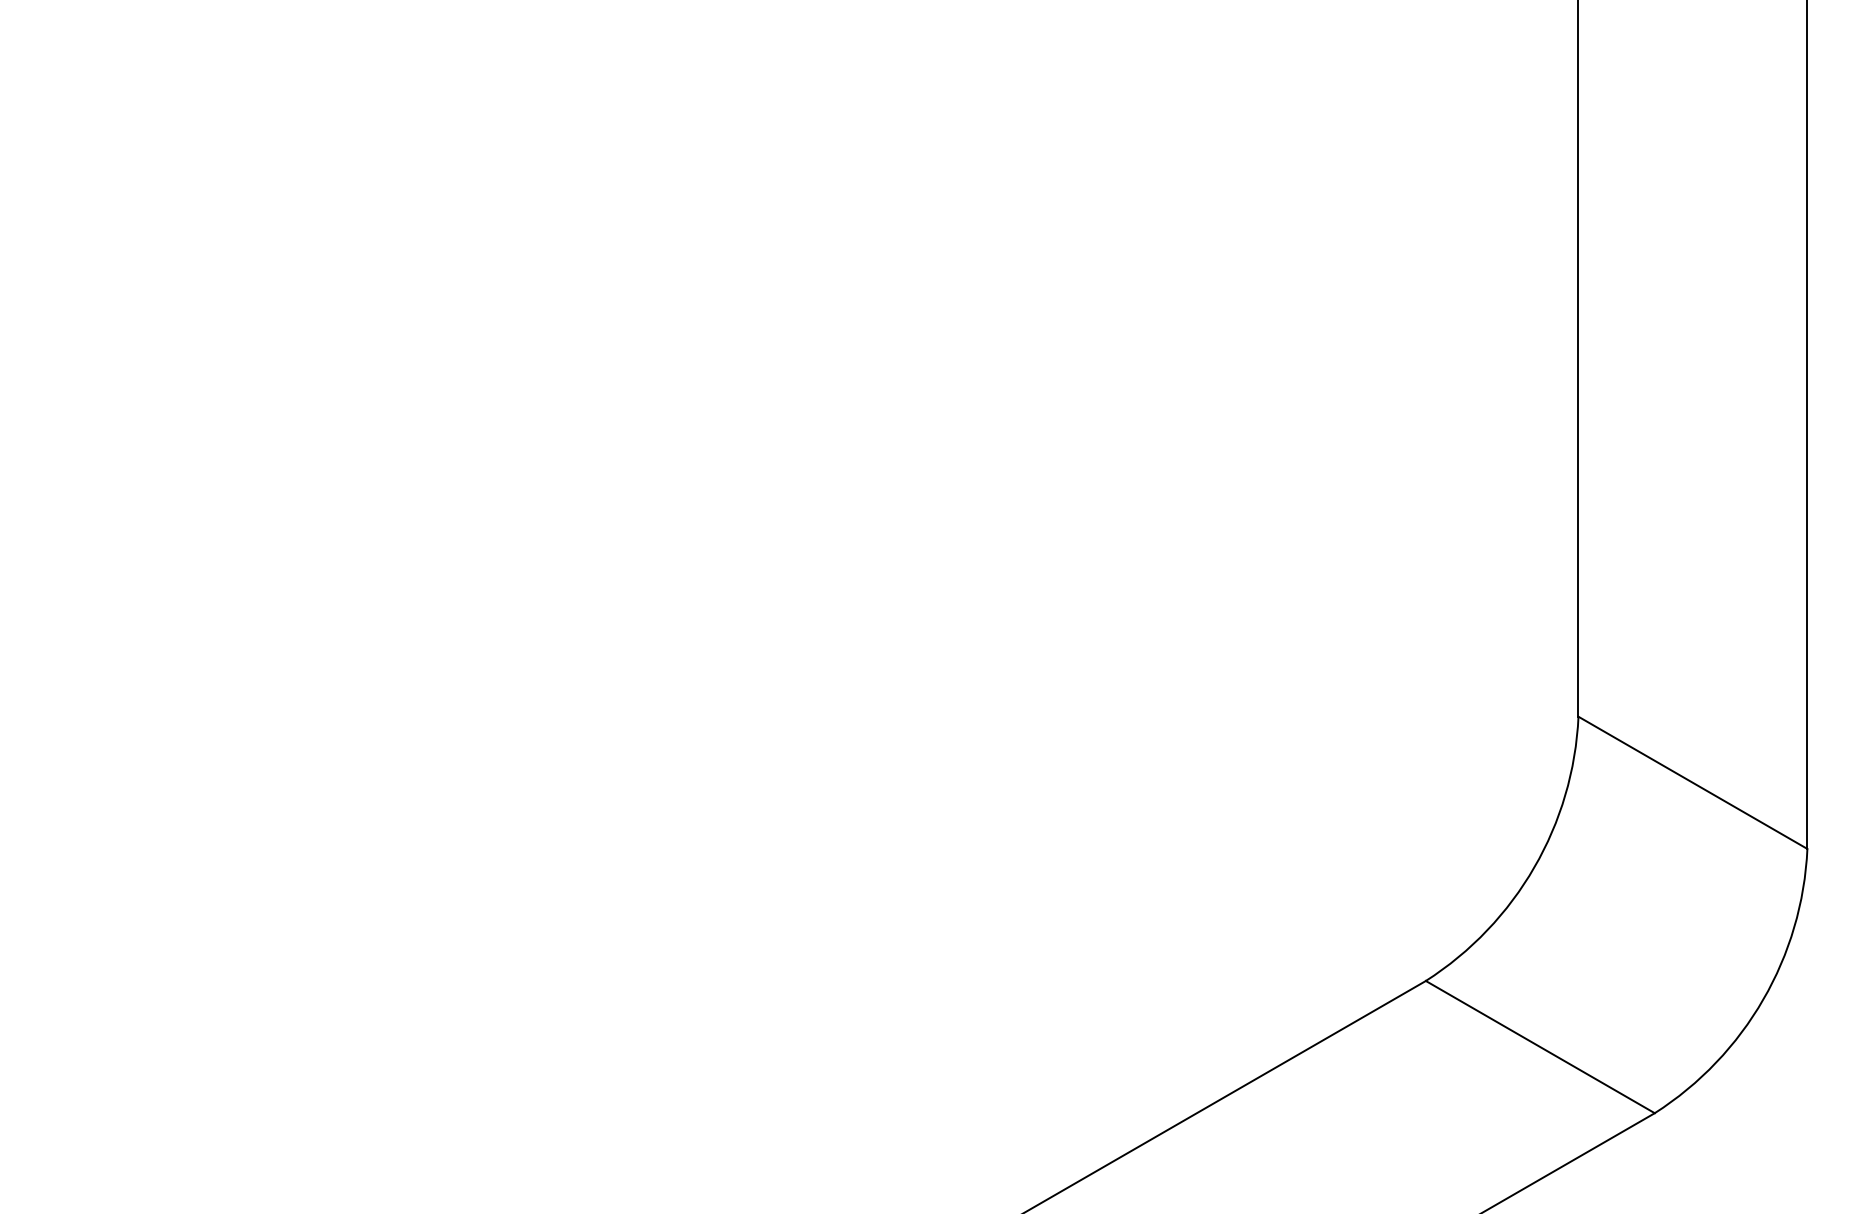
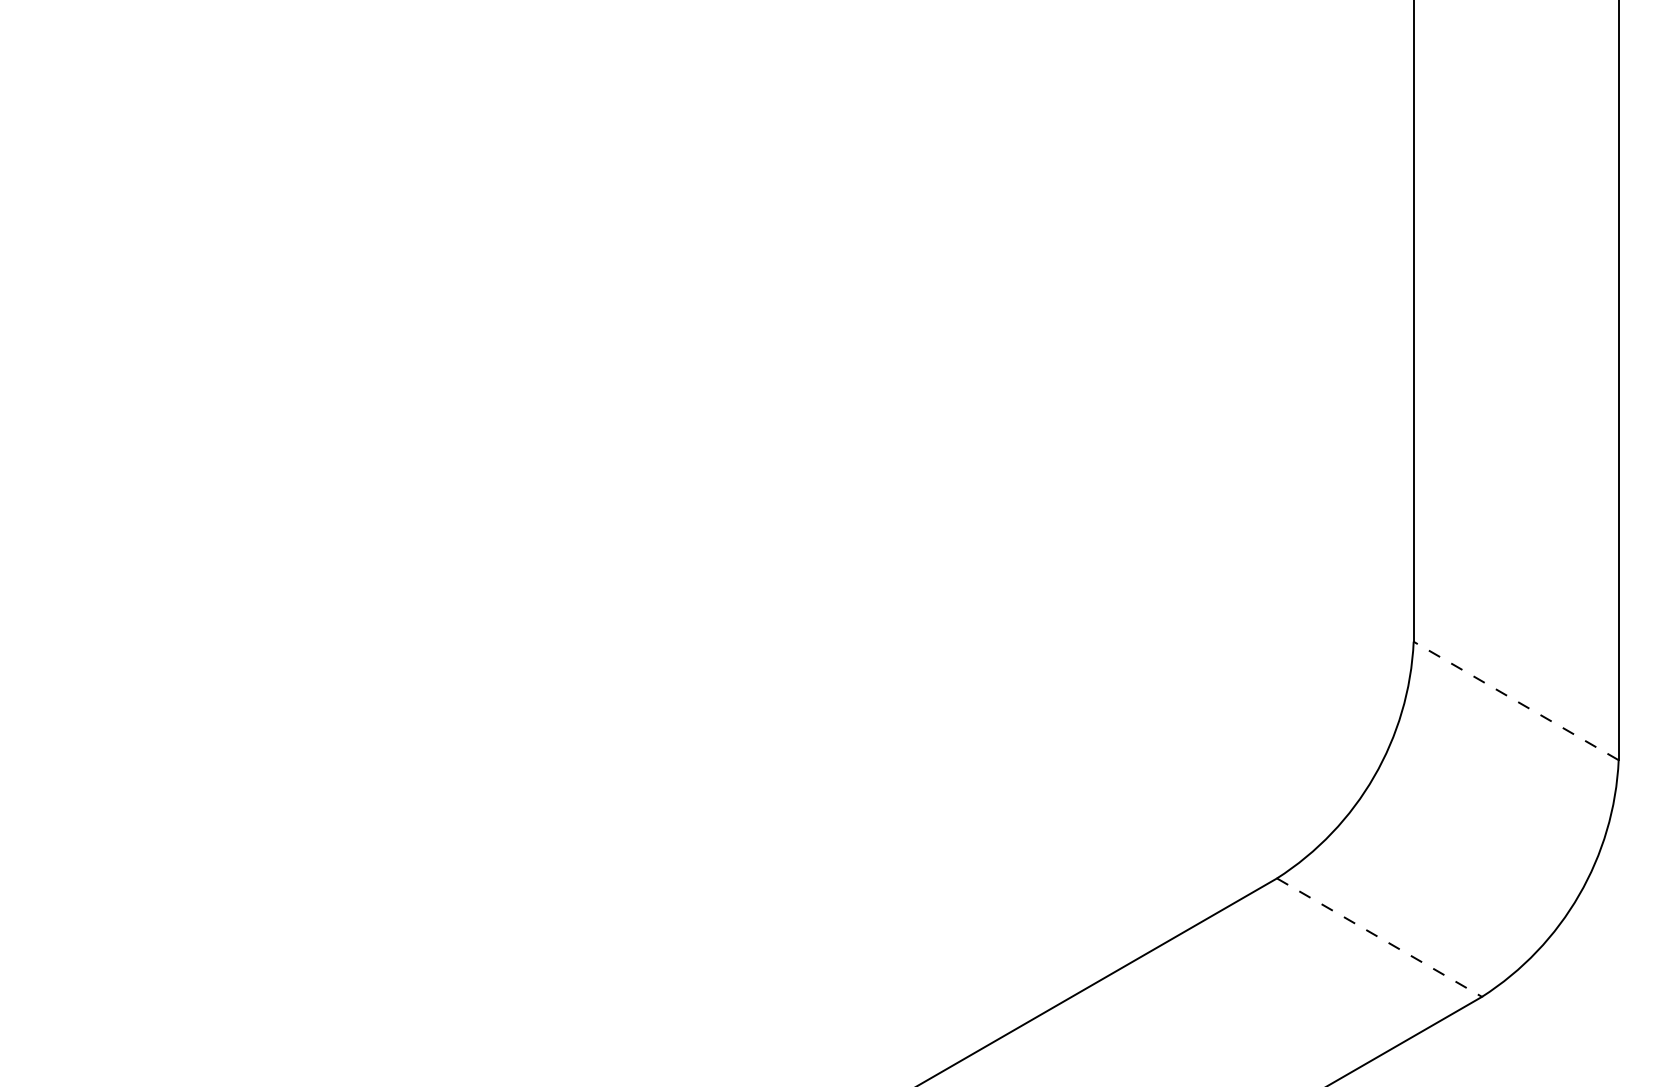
line: (1692, 782) -> (1515, 700), solid -> dashed
line: (1540, 1047) -> (1379, 938), solid -> dashed

